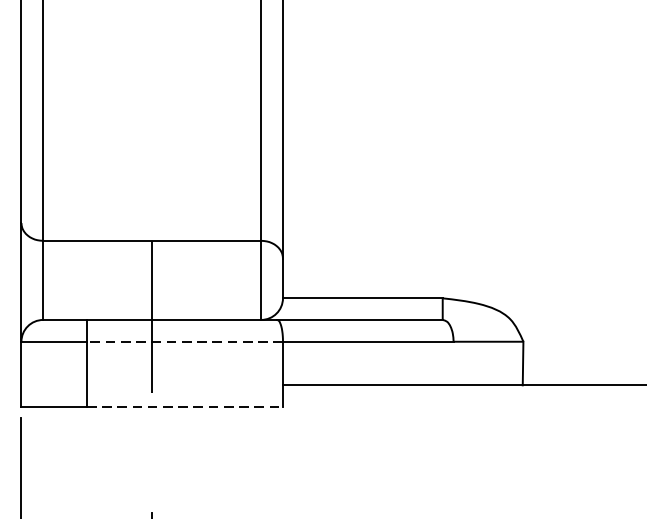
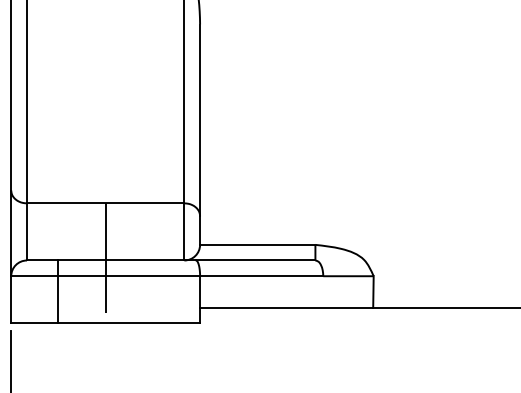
line: (185, 342) -> (129, 276), dashed -> solid
line: (185, 407) -> (129, 323), dashed -> solid

